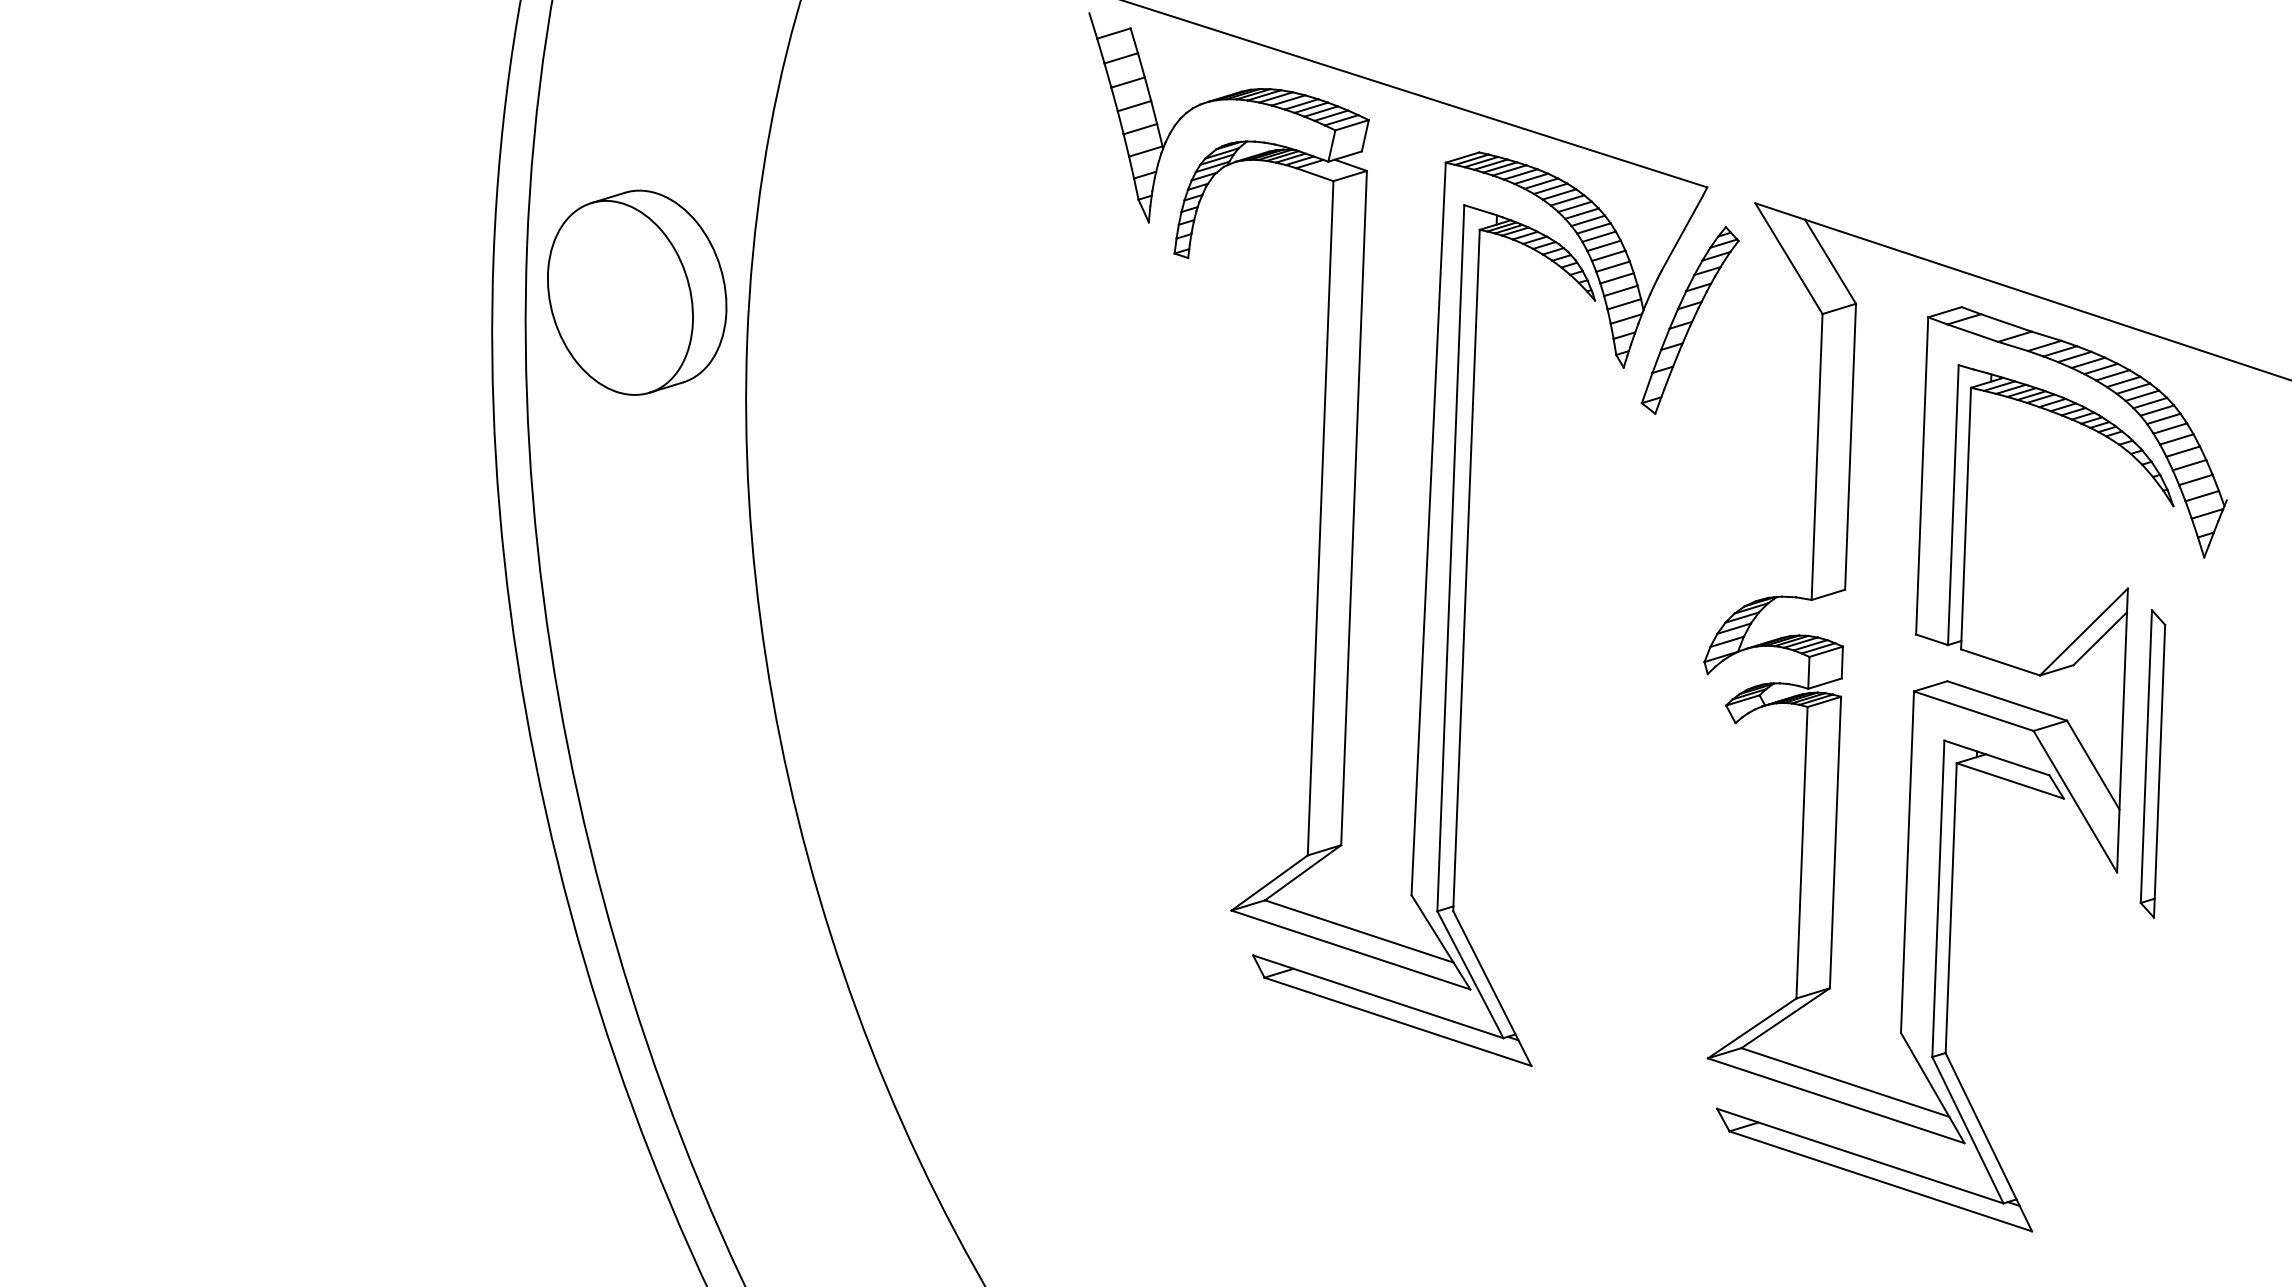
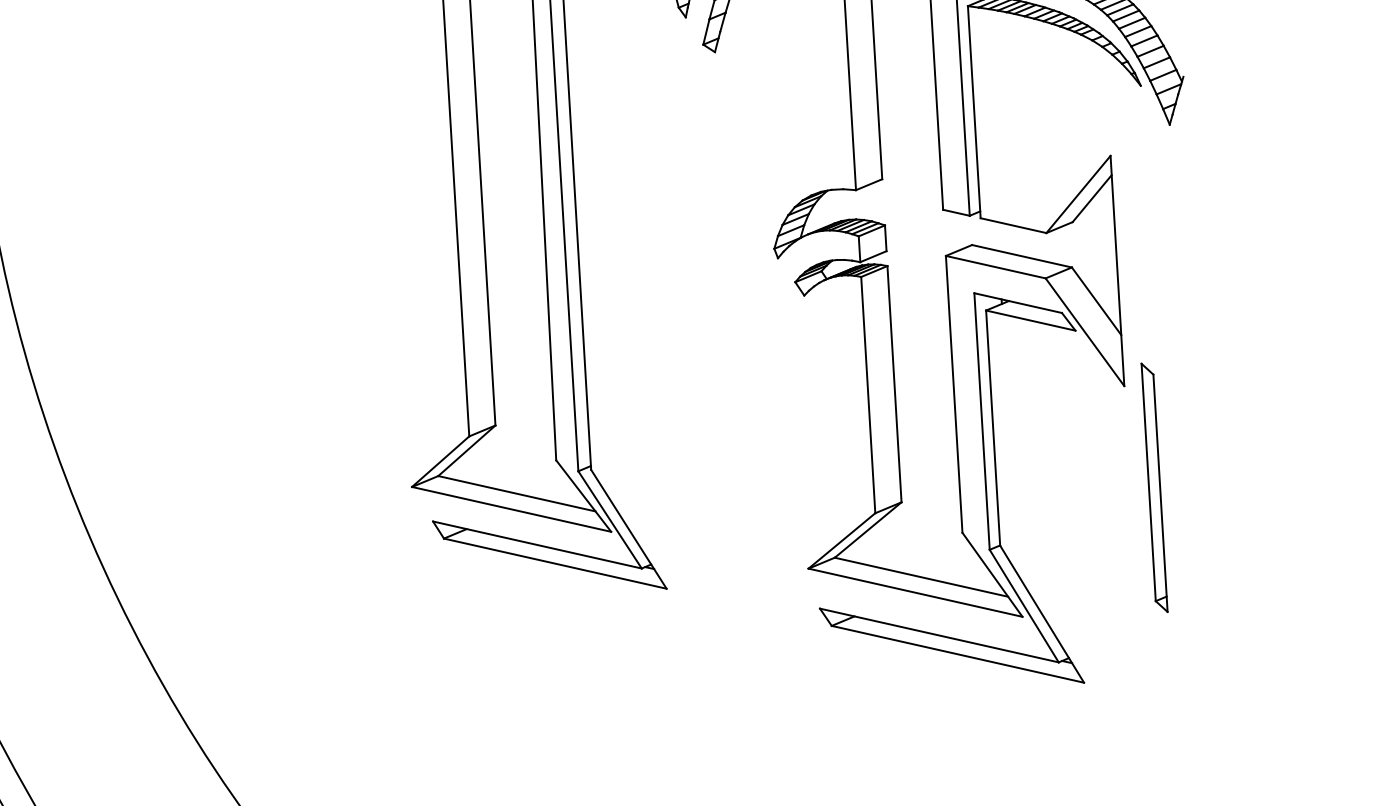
part: (2152, 763) -> (1154, 487), moved

